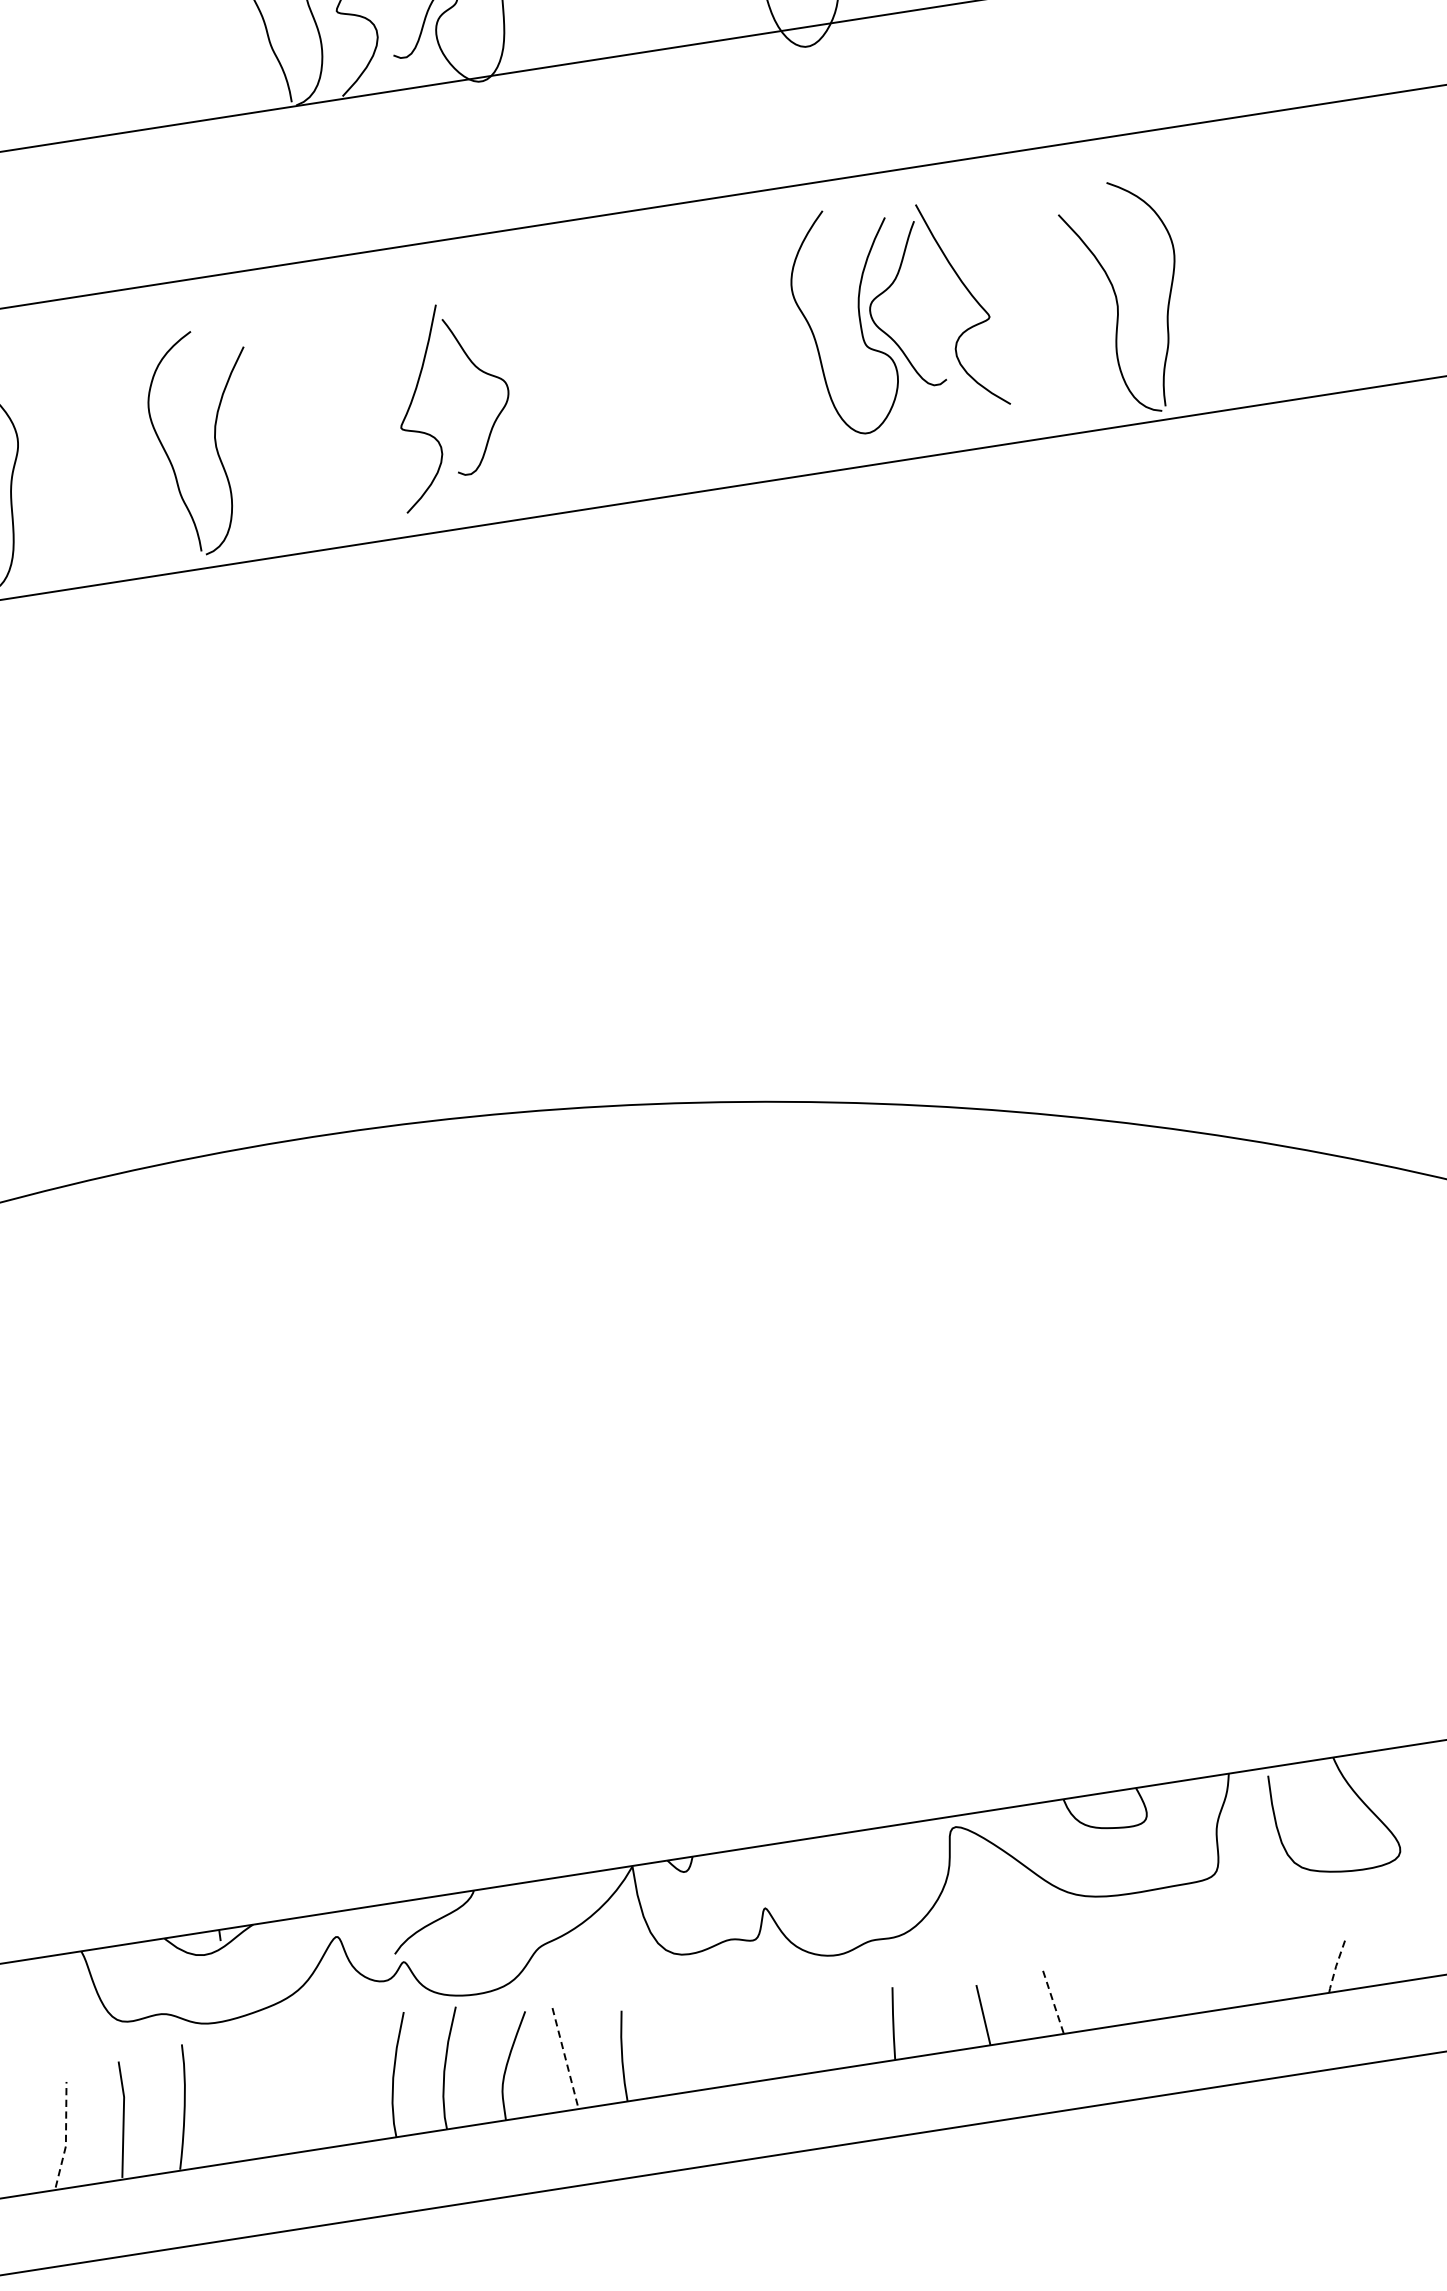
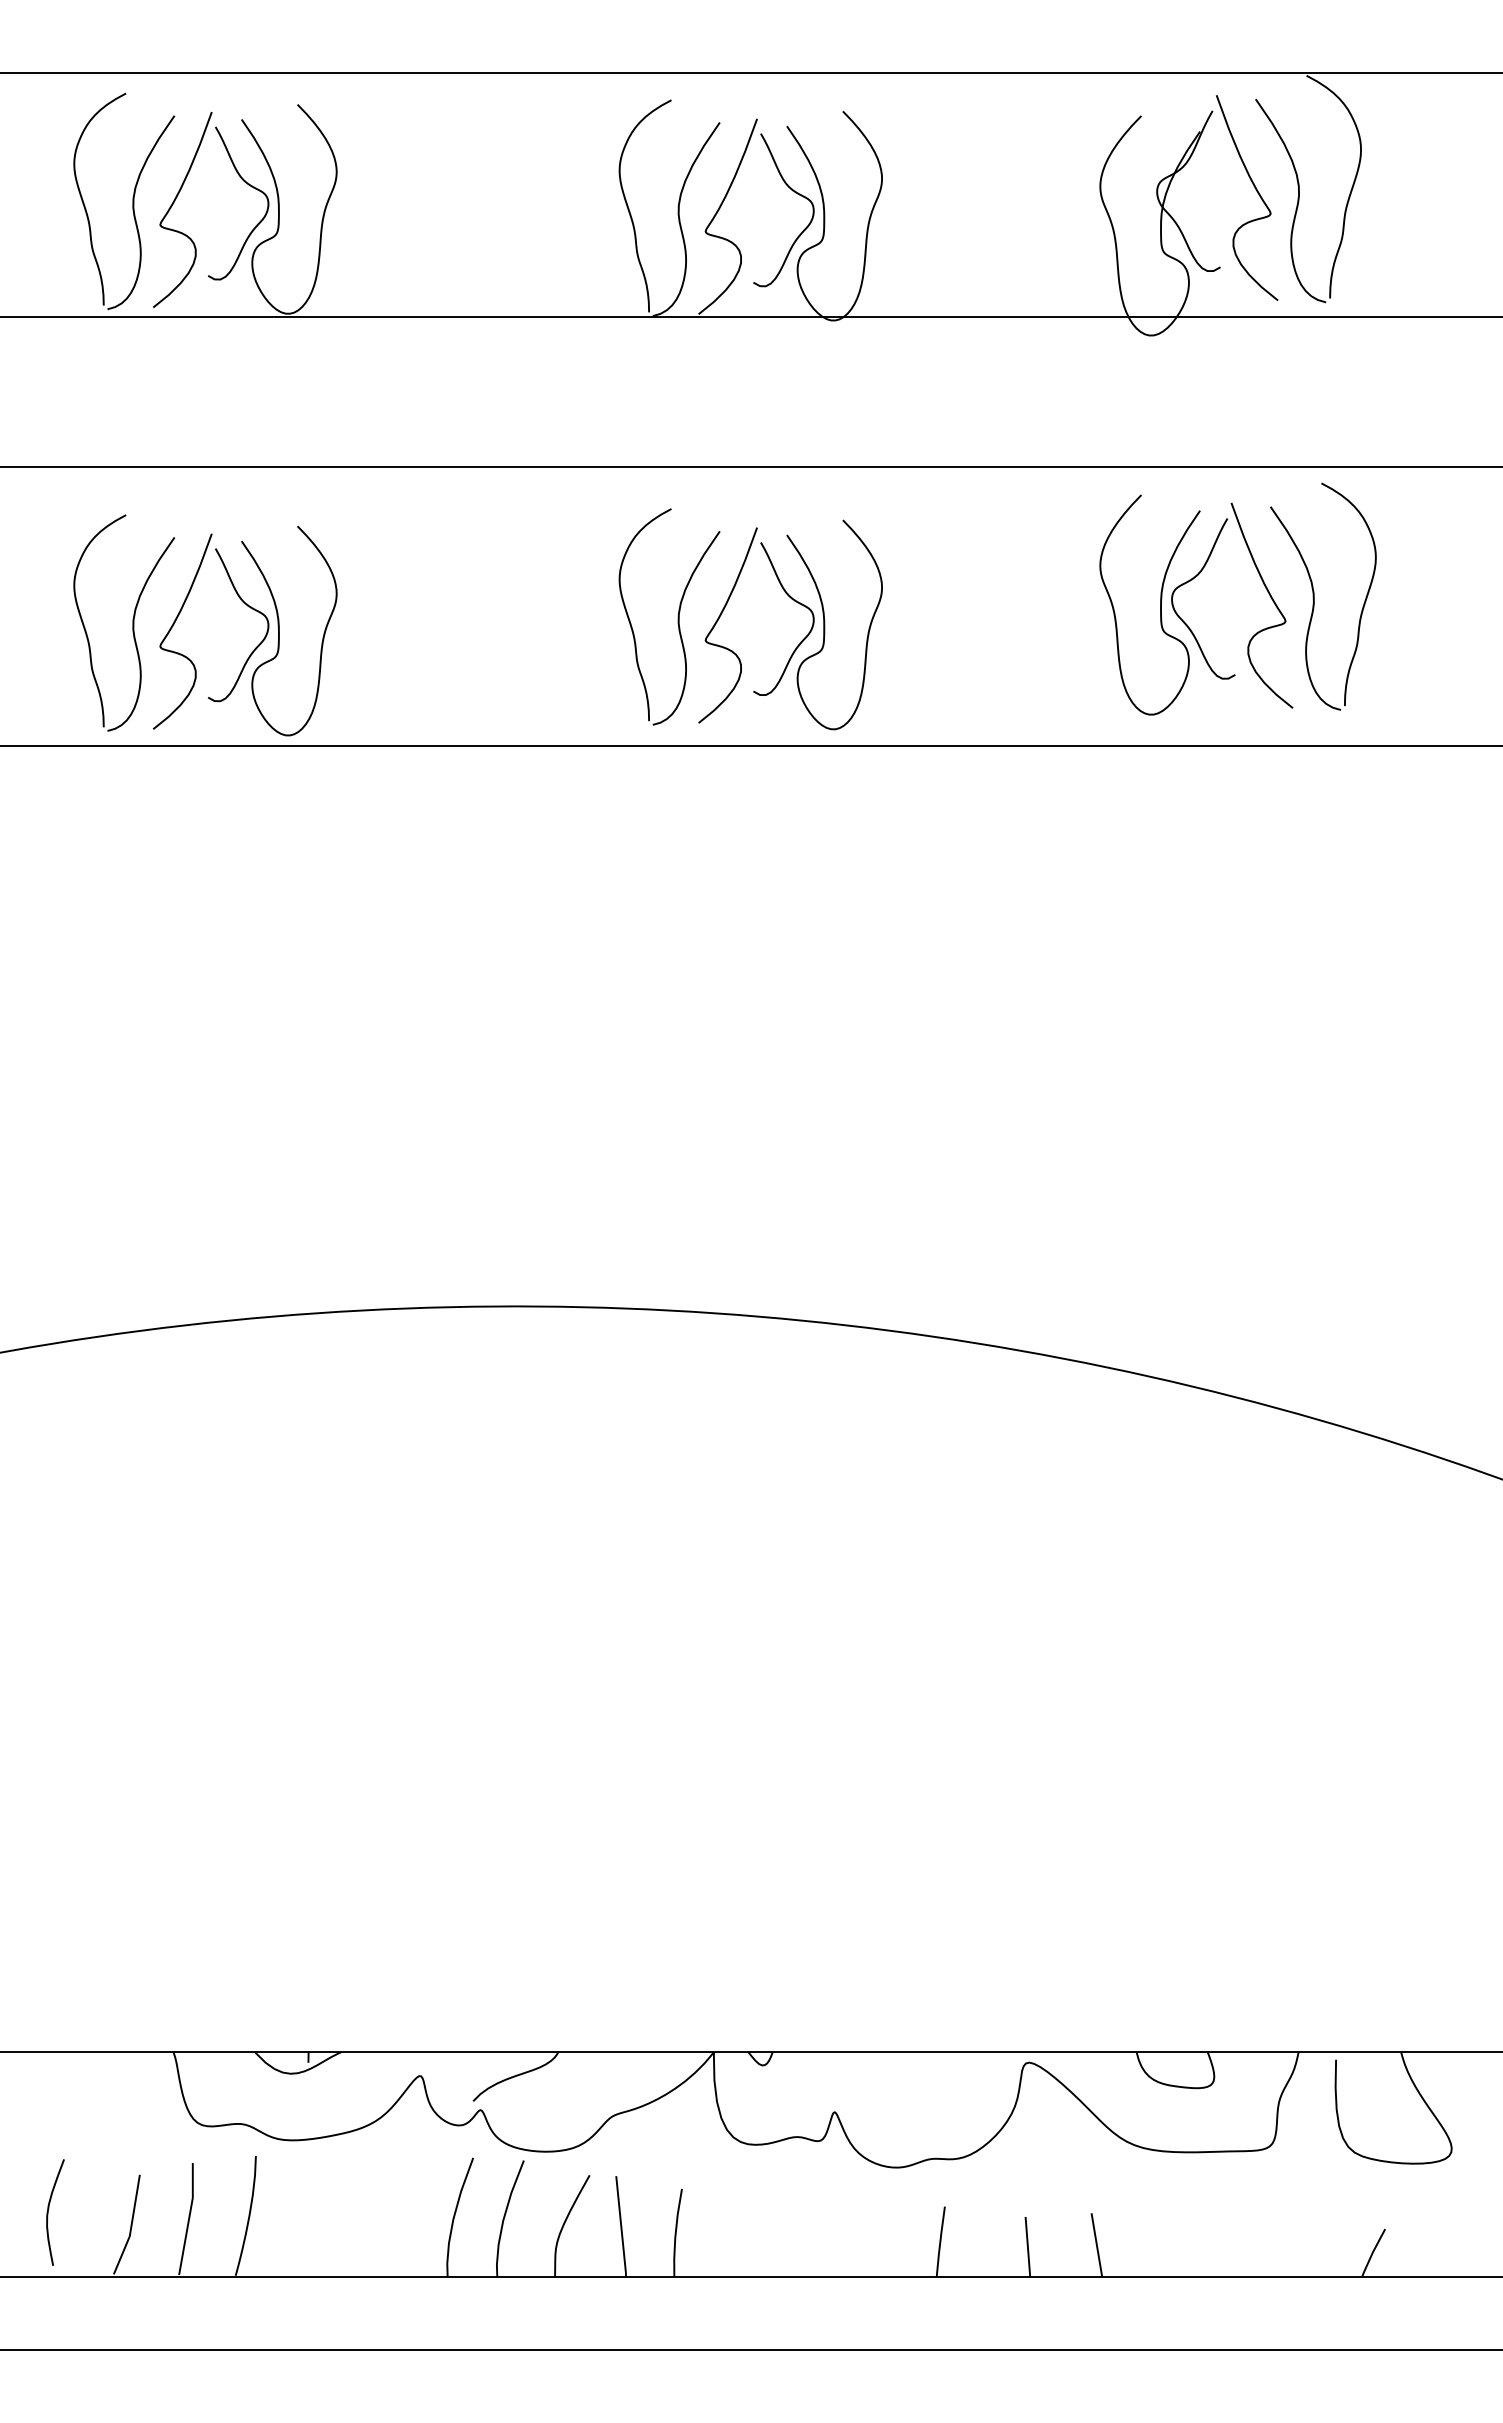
part: (1117, 299) -> (1314, 596), moved
curve: (520, 392) -> (825, 624), added
part: (213, 440) -> (677, 616), moved
line: (1335, 1967) -> (1372, 2253), dashed -> solid
line: (1053, 2002) -> (1096, 2245), dashed -> solid
line: (565, 2059) -> (621, 2227), dashed -> solid
line: (66, 2135) -> (131, 2226), dashed -> solid

